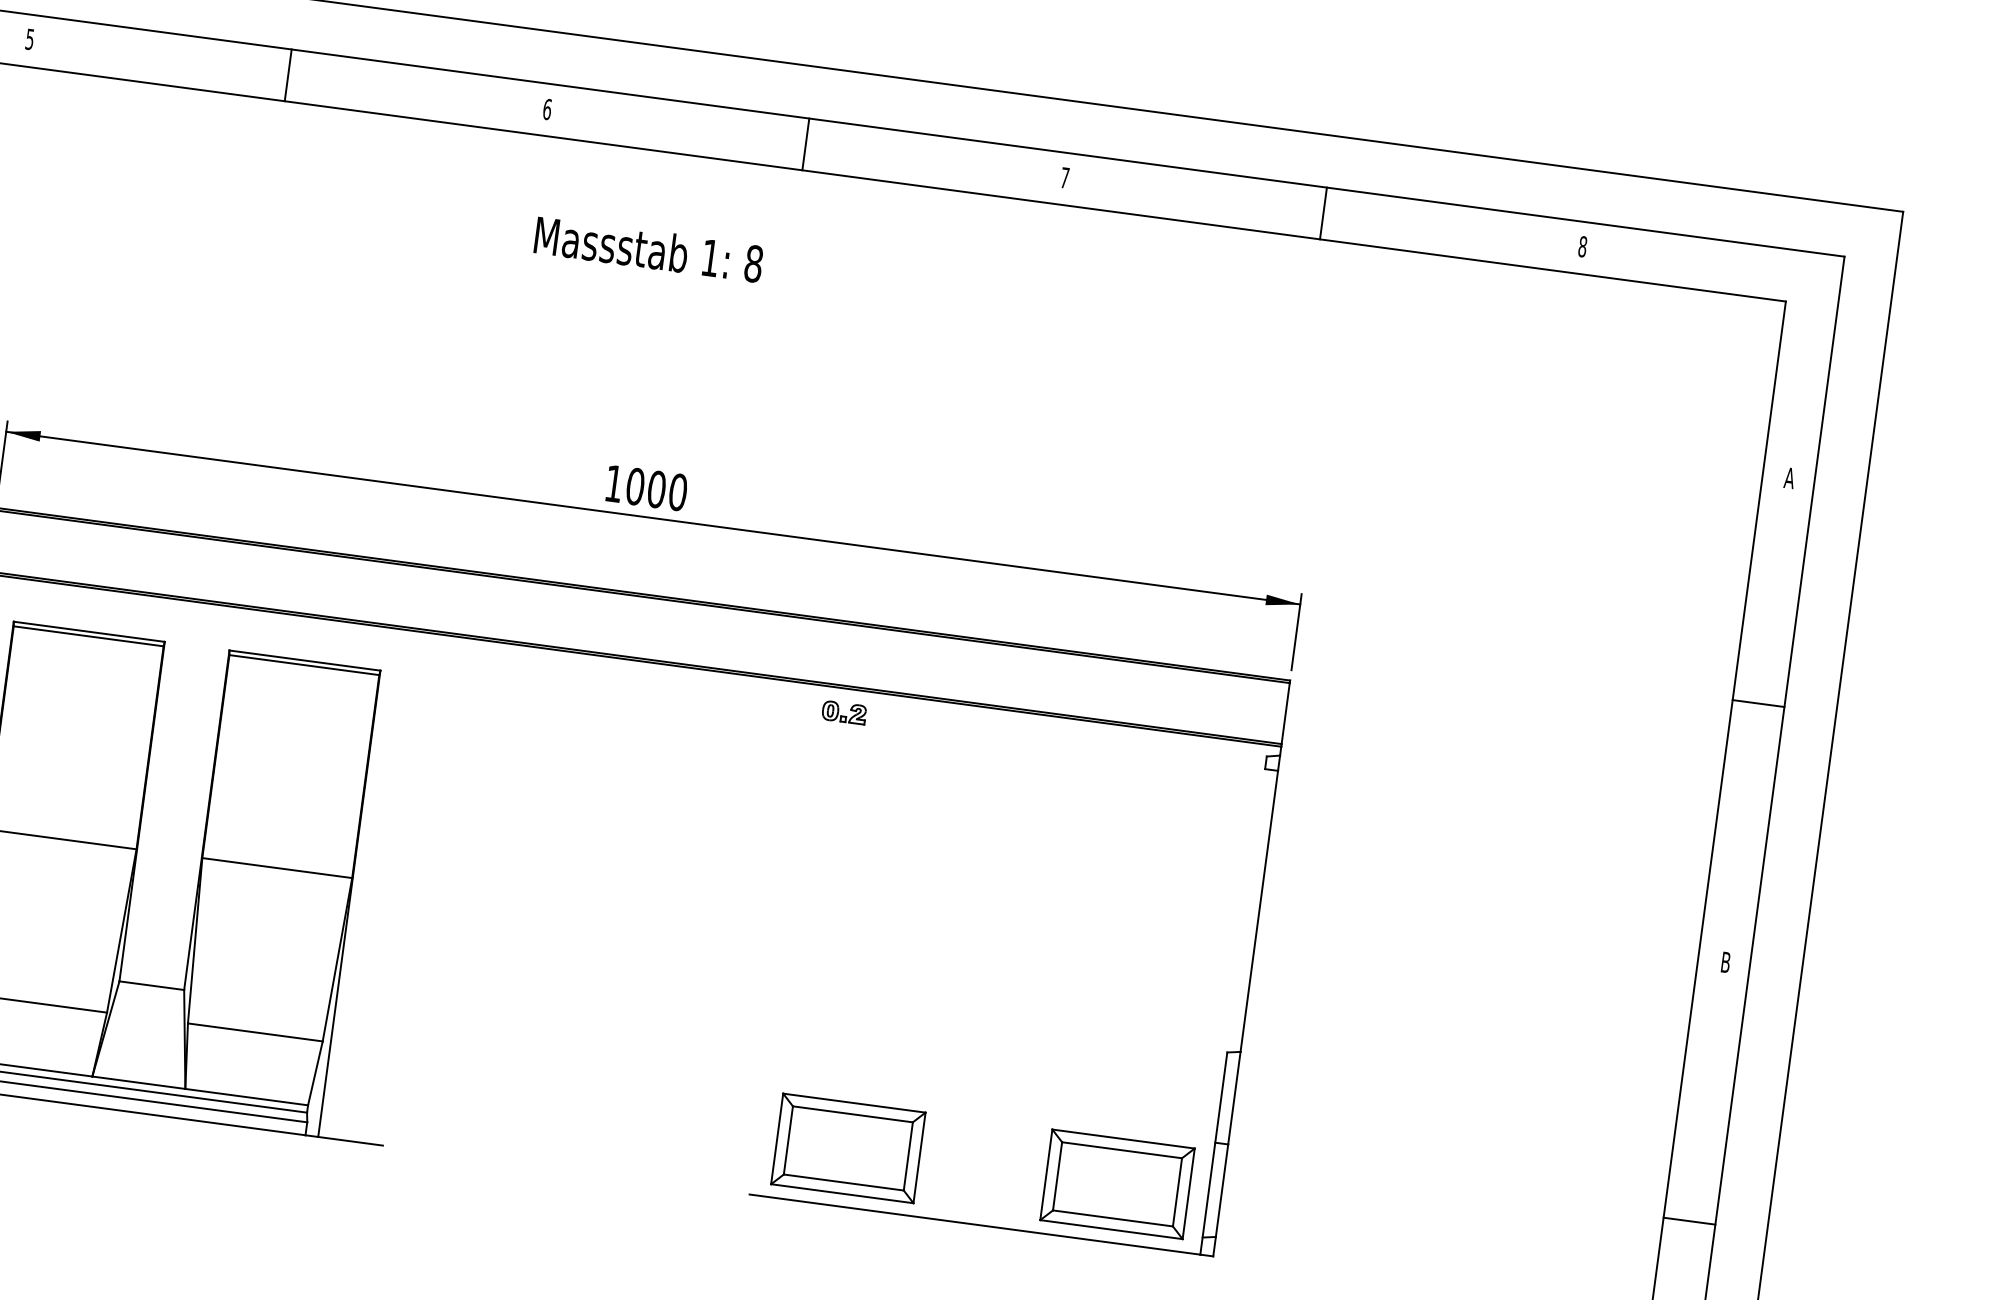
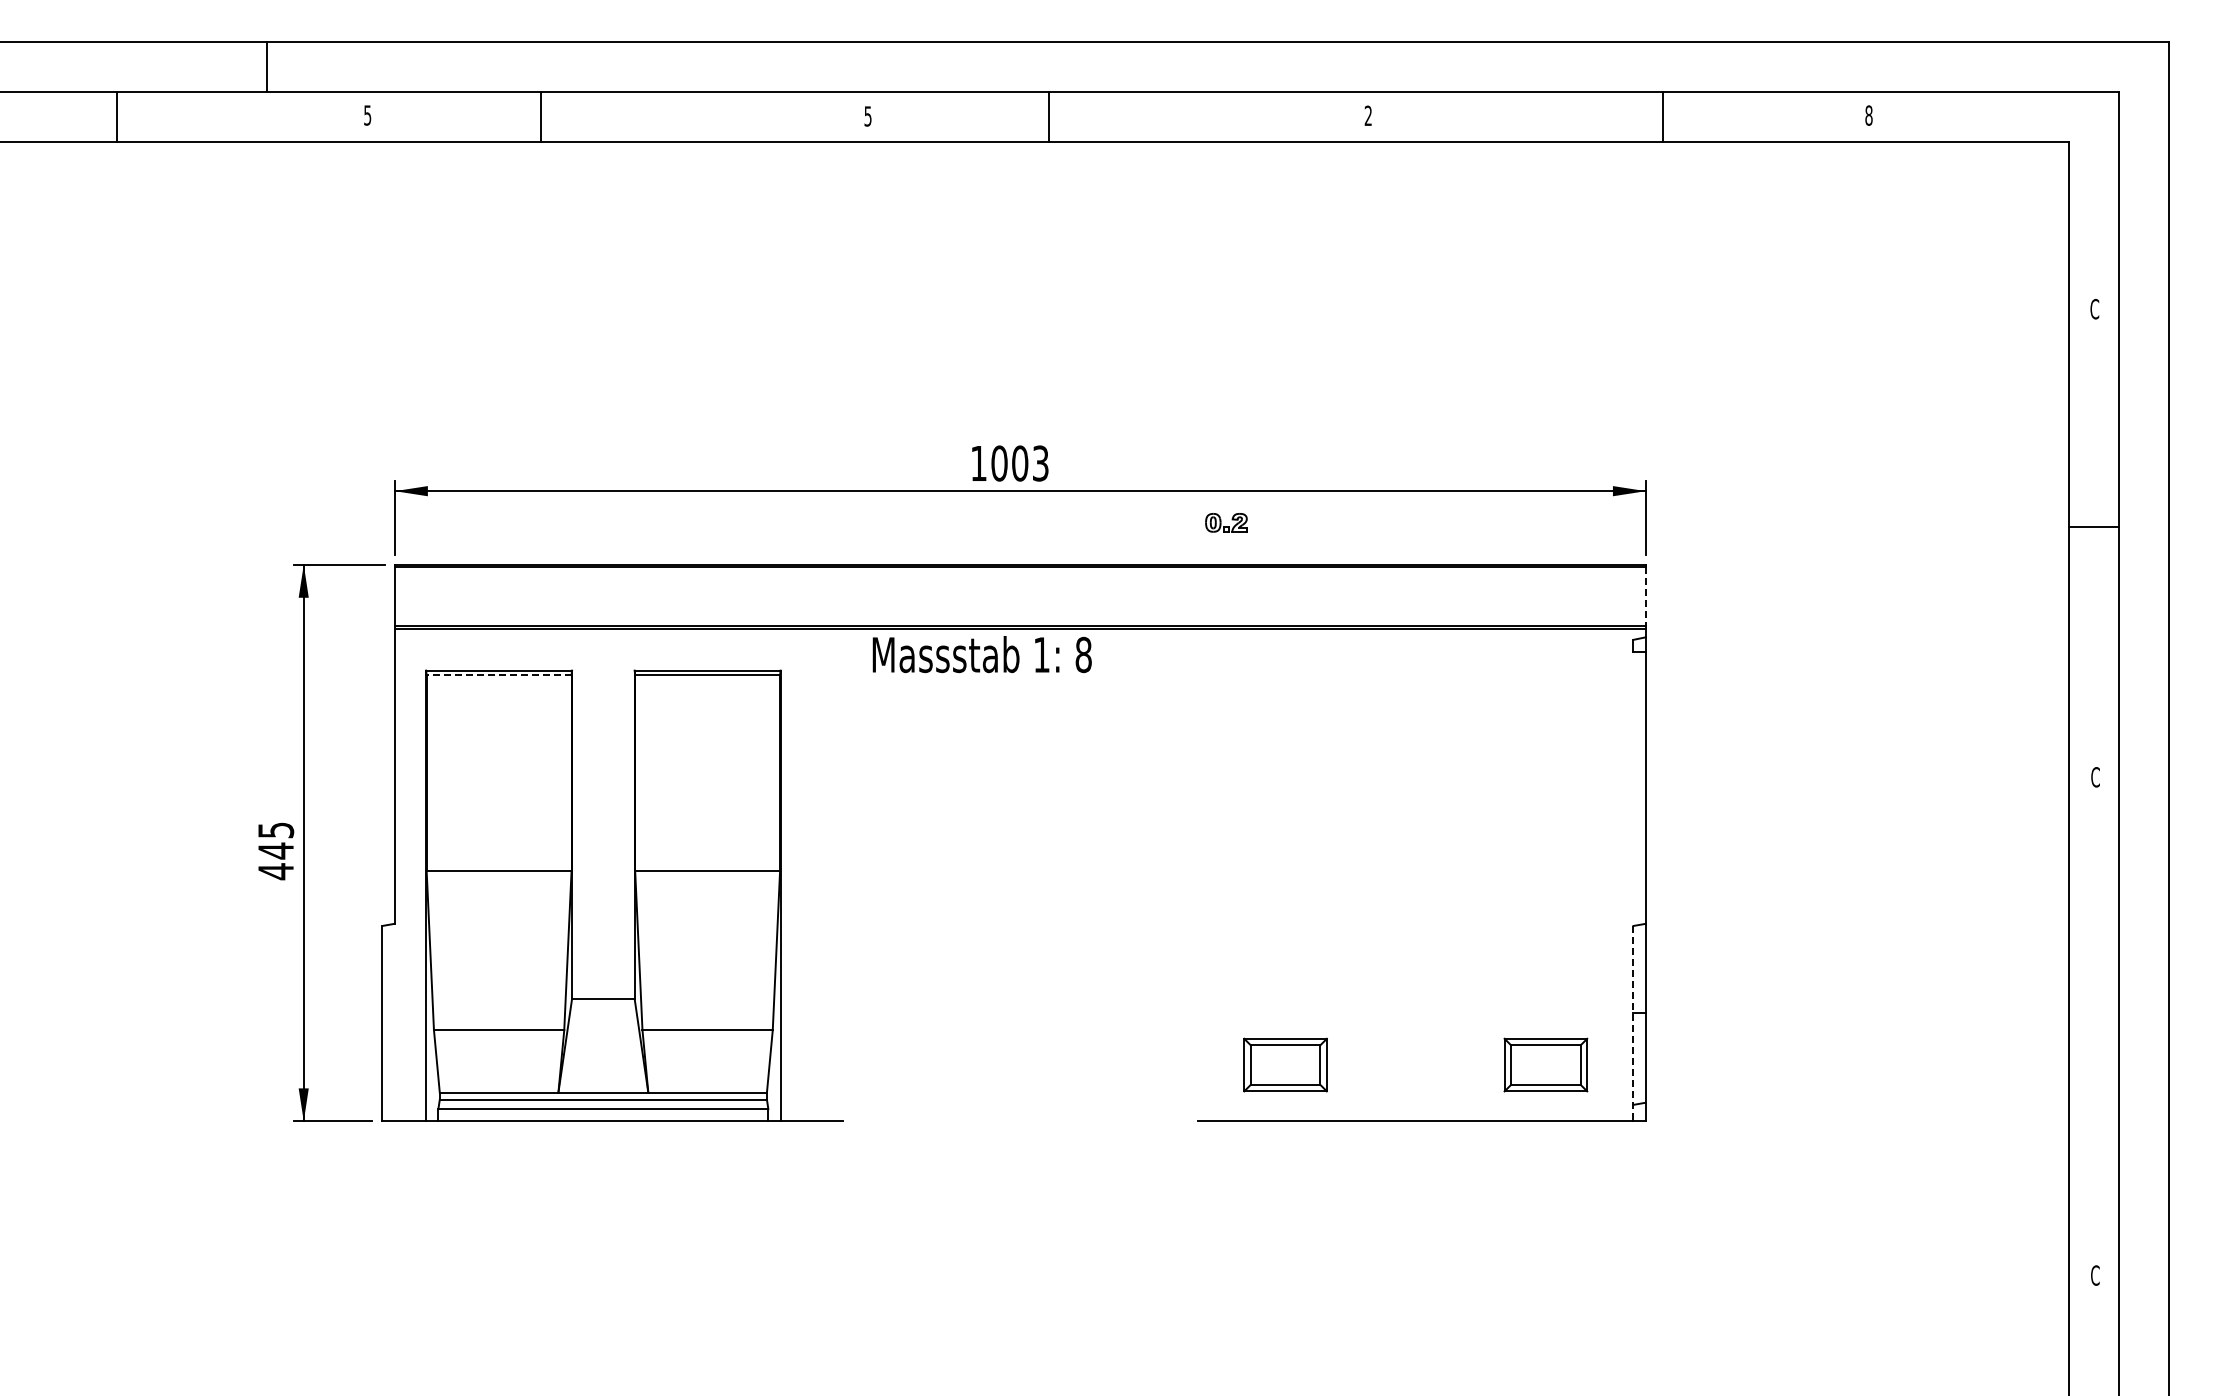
line: (288, 74) -> (540, 116), moved
text: (546, 109) -> (867, 116), 6 -> 5
line: (806, 144) -> (1049, 116), moved
text: (1064, 177) -> (1367, 115), 7 -> 2
line: (1323, 213) -> (1663, 116), moved
text: (648, 249) -> (981, 654), moved
text: (1789, 477) -> (2094, 308), A -> C
text: (677, 492) -> (1040, 463), 1000 -> 1003
line: (87, 636) -> (498, 675), solid -> dashed
part: (844, 712) -> (1226, 522), moved
line: (1285, 714) -> (1645, 597), solid -> dashed
text: (1725, 962) -> (2095, 777), B -> C
part: (848, 1147) -> (1285, 1064), size x0.6
line: (1213, 1153) -> (1633, 1023), solid -> dashed
part: (1117, 1183) -> (1545, 1064), size x0.6
line: (1689, 1220) -> (2093, 1027), removed

